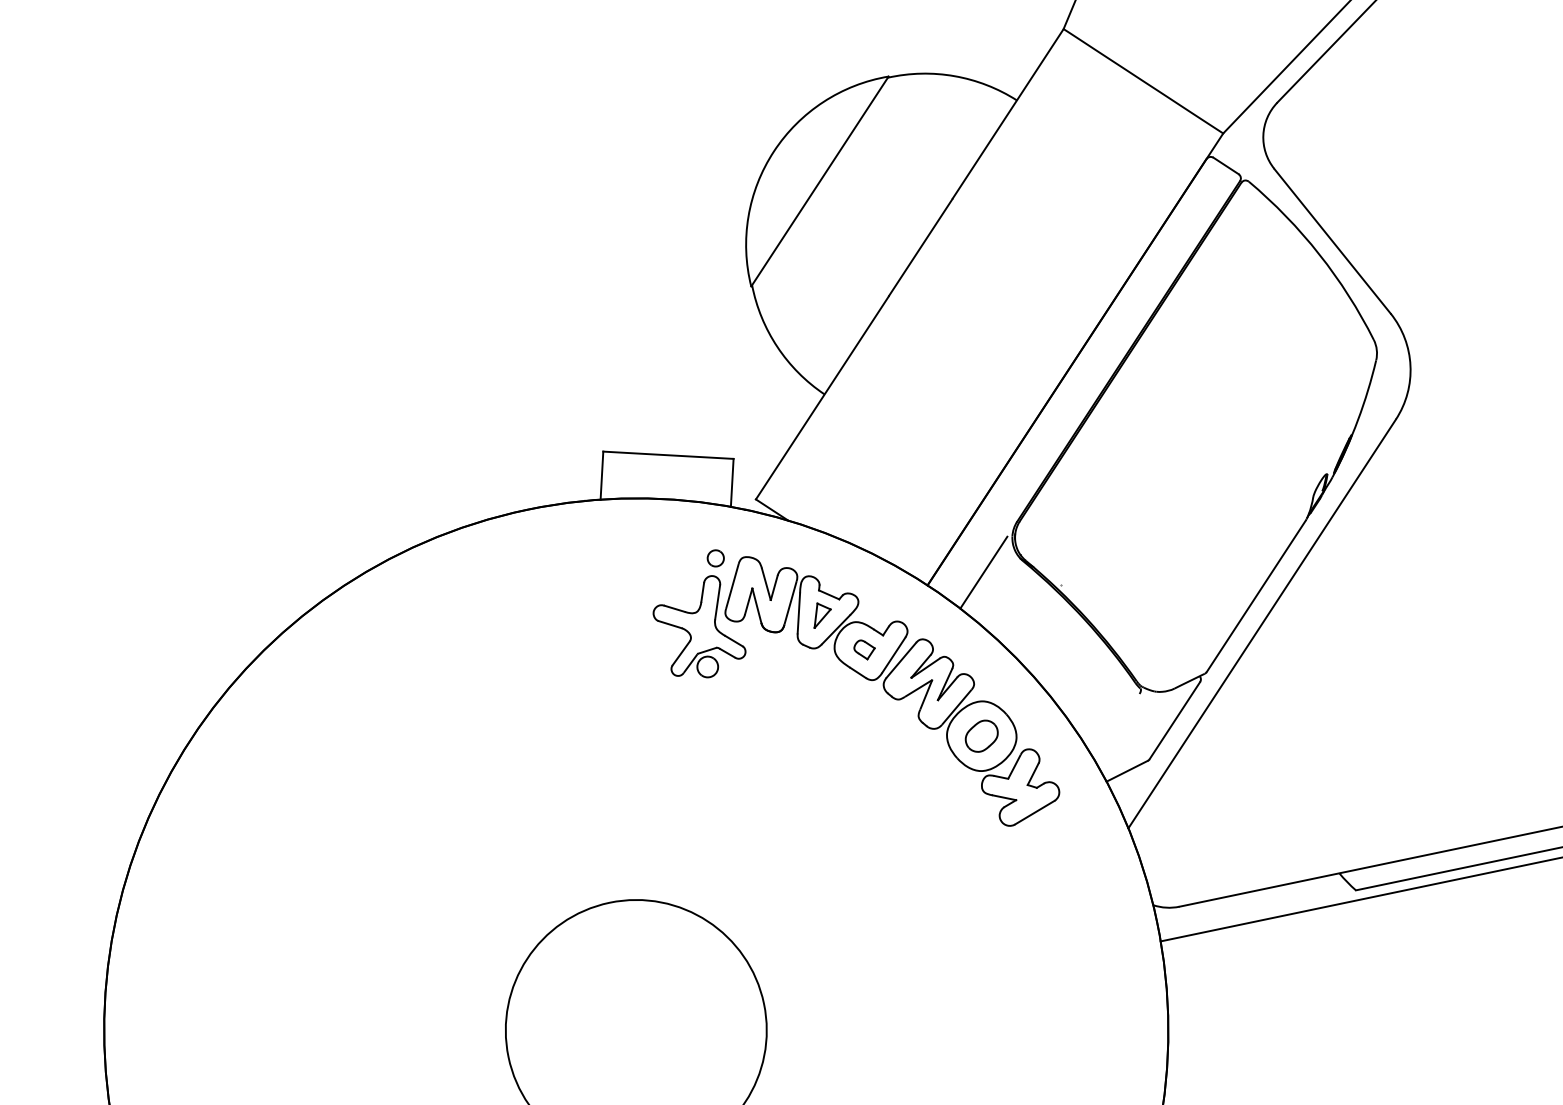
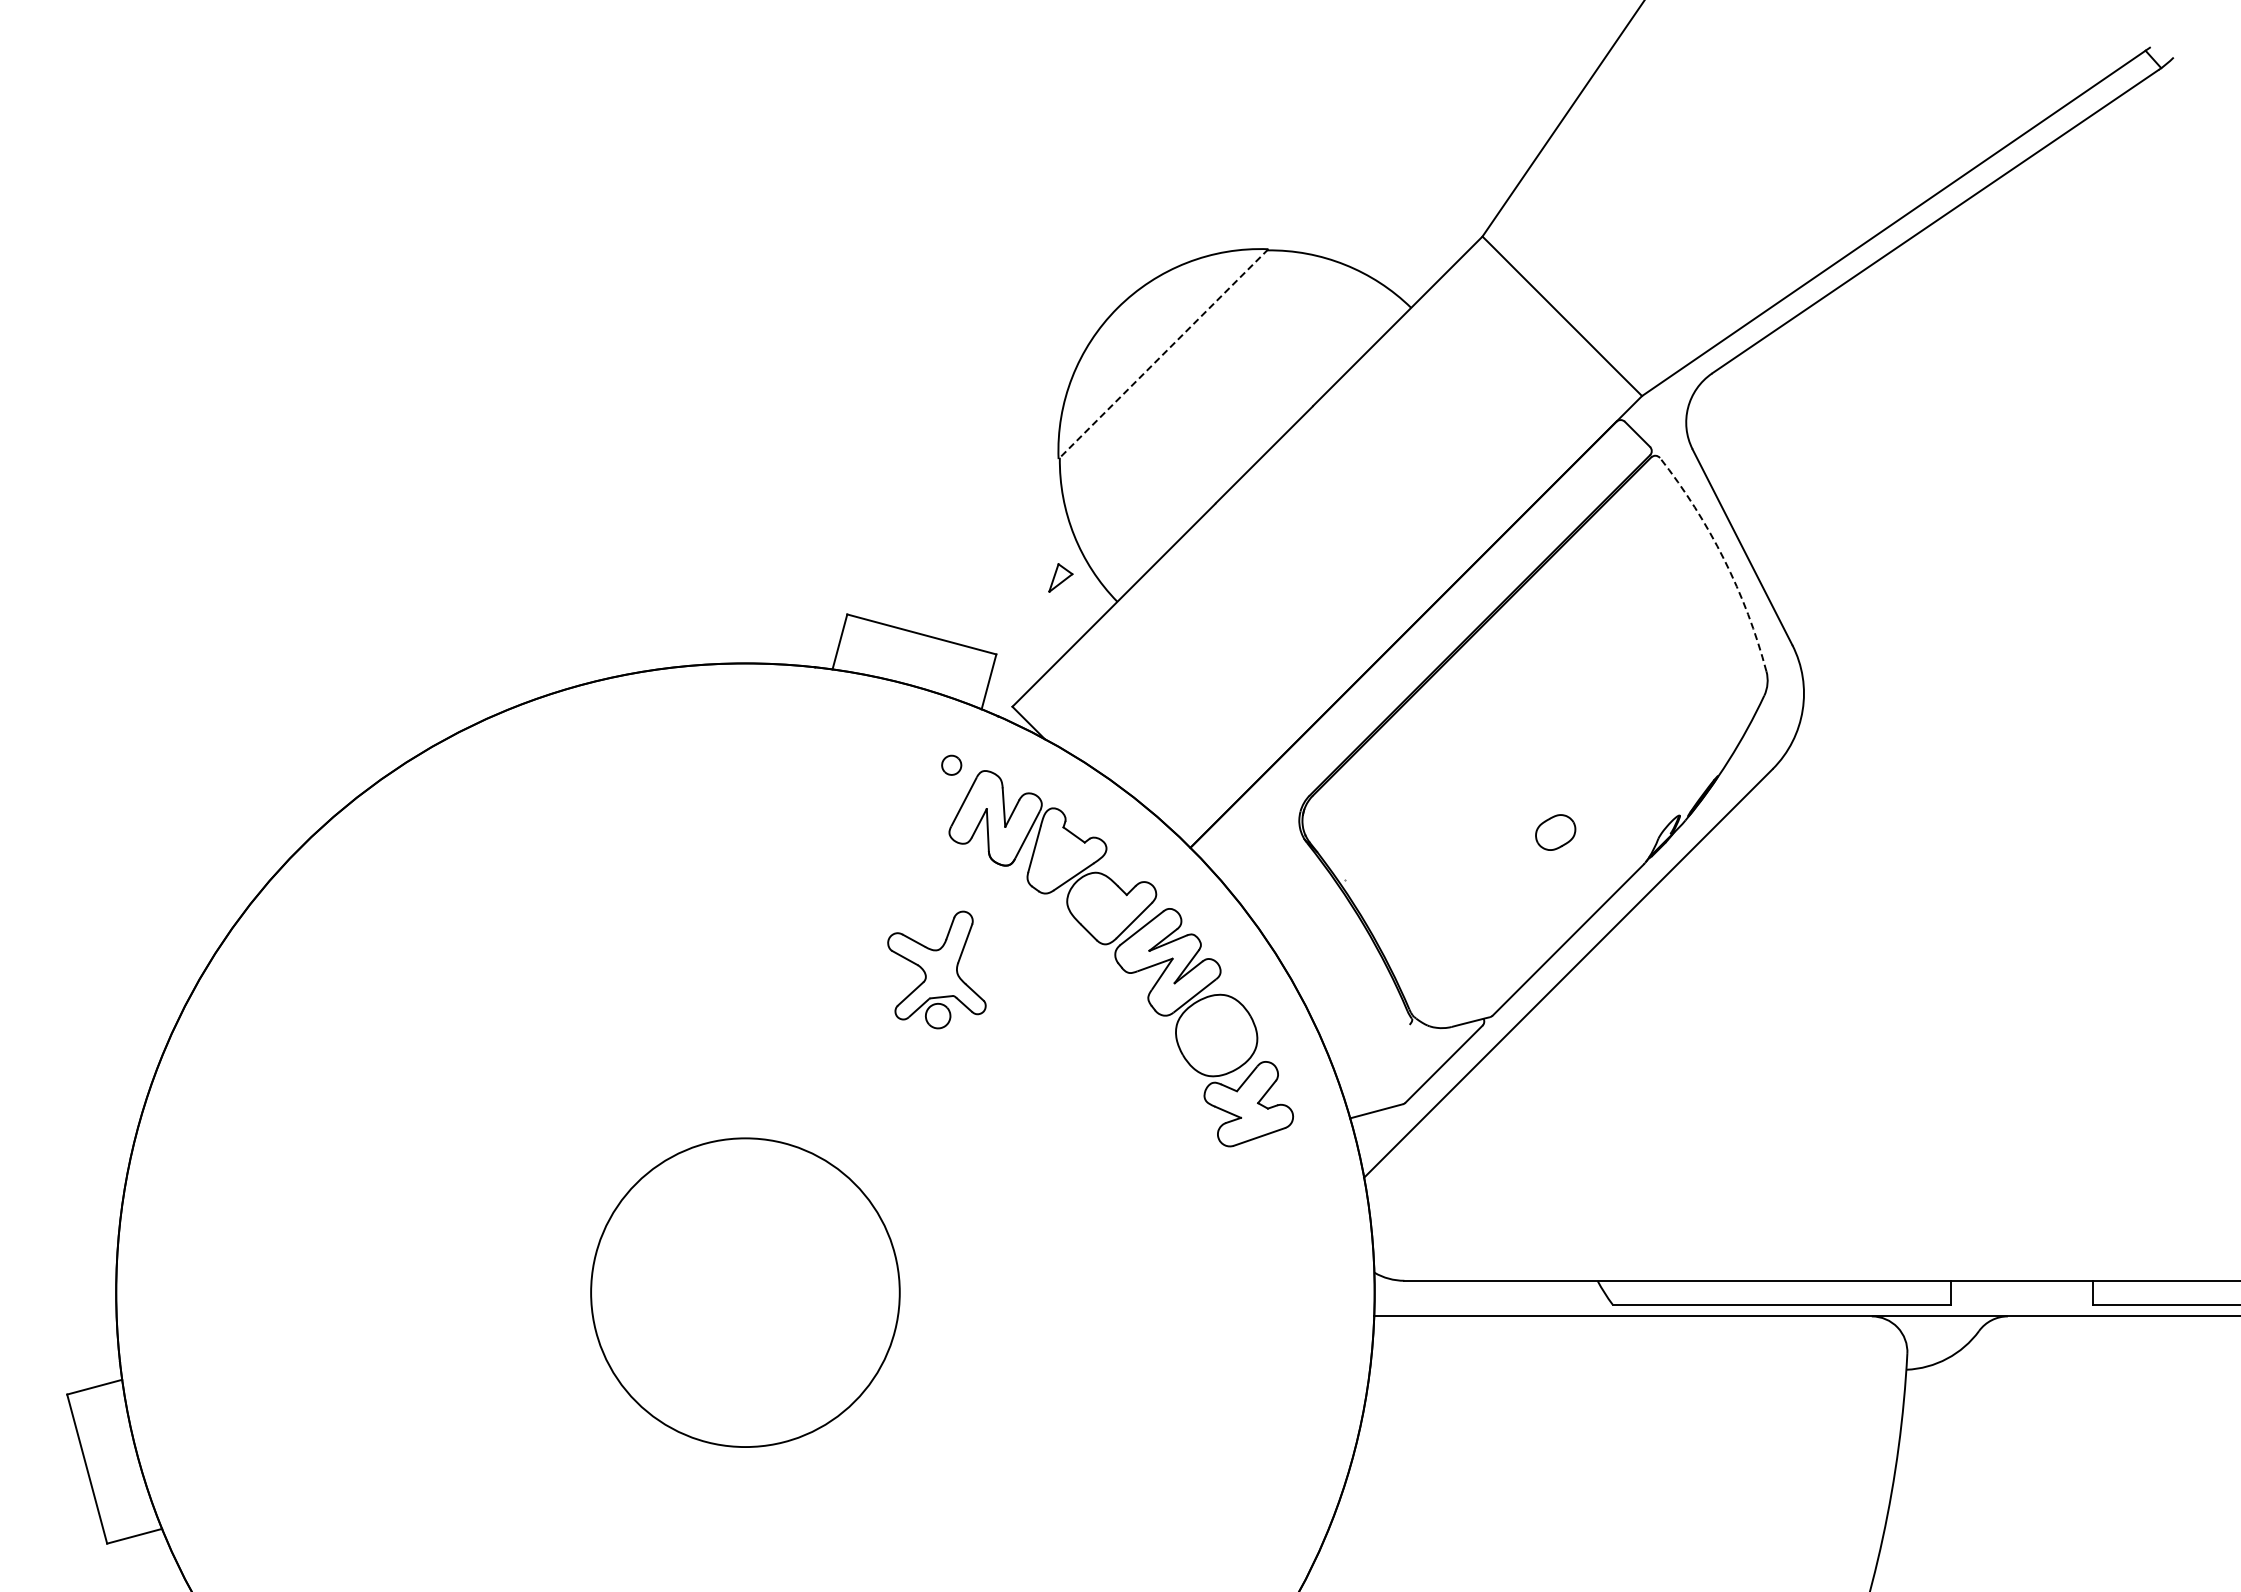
line: (820, 181) -> (1163, 354), solid -> dashed
arc: (1319, 254) -> (1724, 559), solid -> dashed
line: (983, 572) -> (1258, 846), removed
part: (821, 614) -> (1060, 577), moved
part: (698, 628) -> (936, 969), moved
part: (864, 649) -> (1102, 906), removed
part: (981, 736) -> (1555, 832), moved

